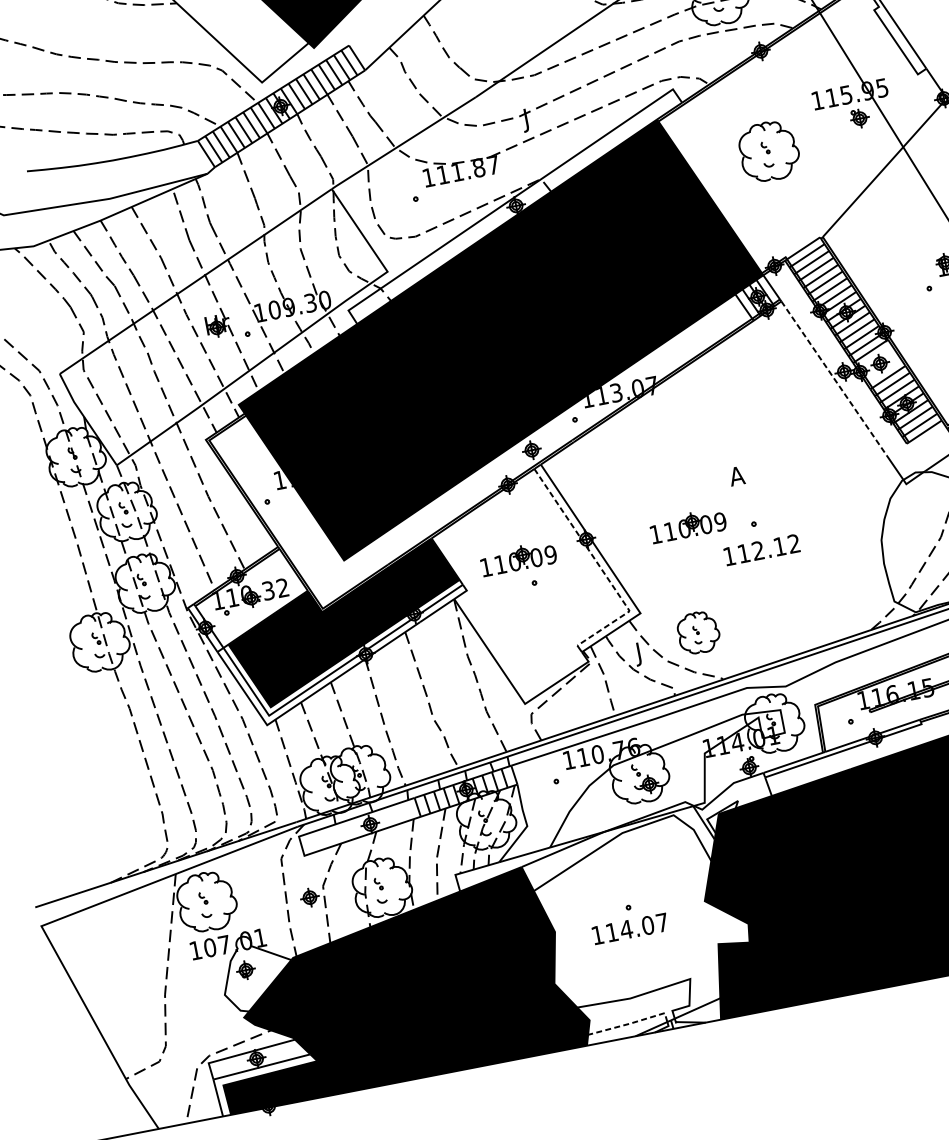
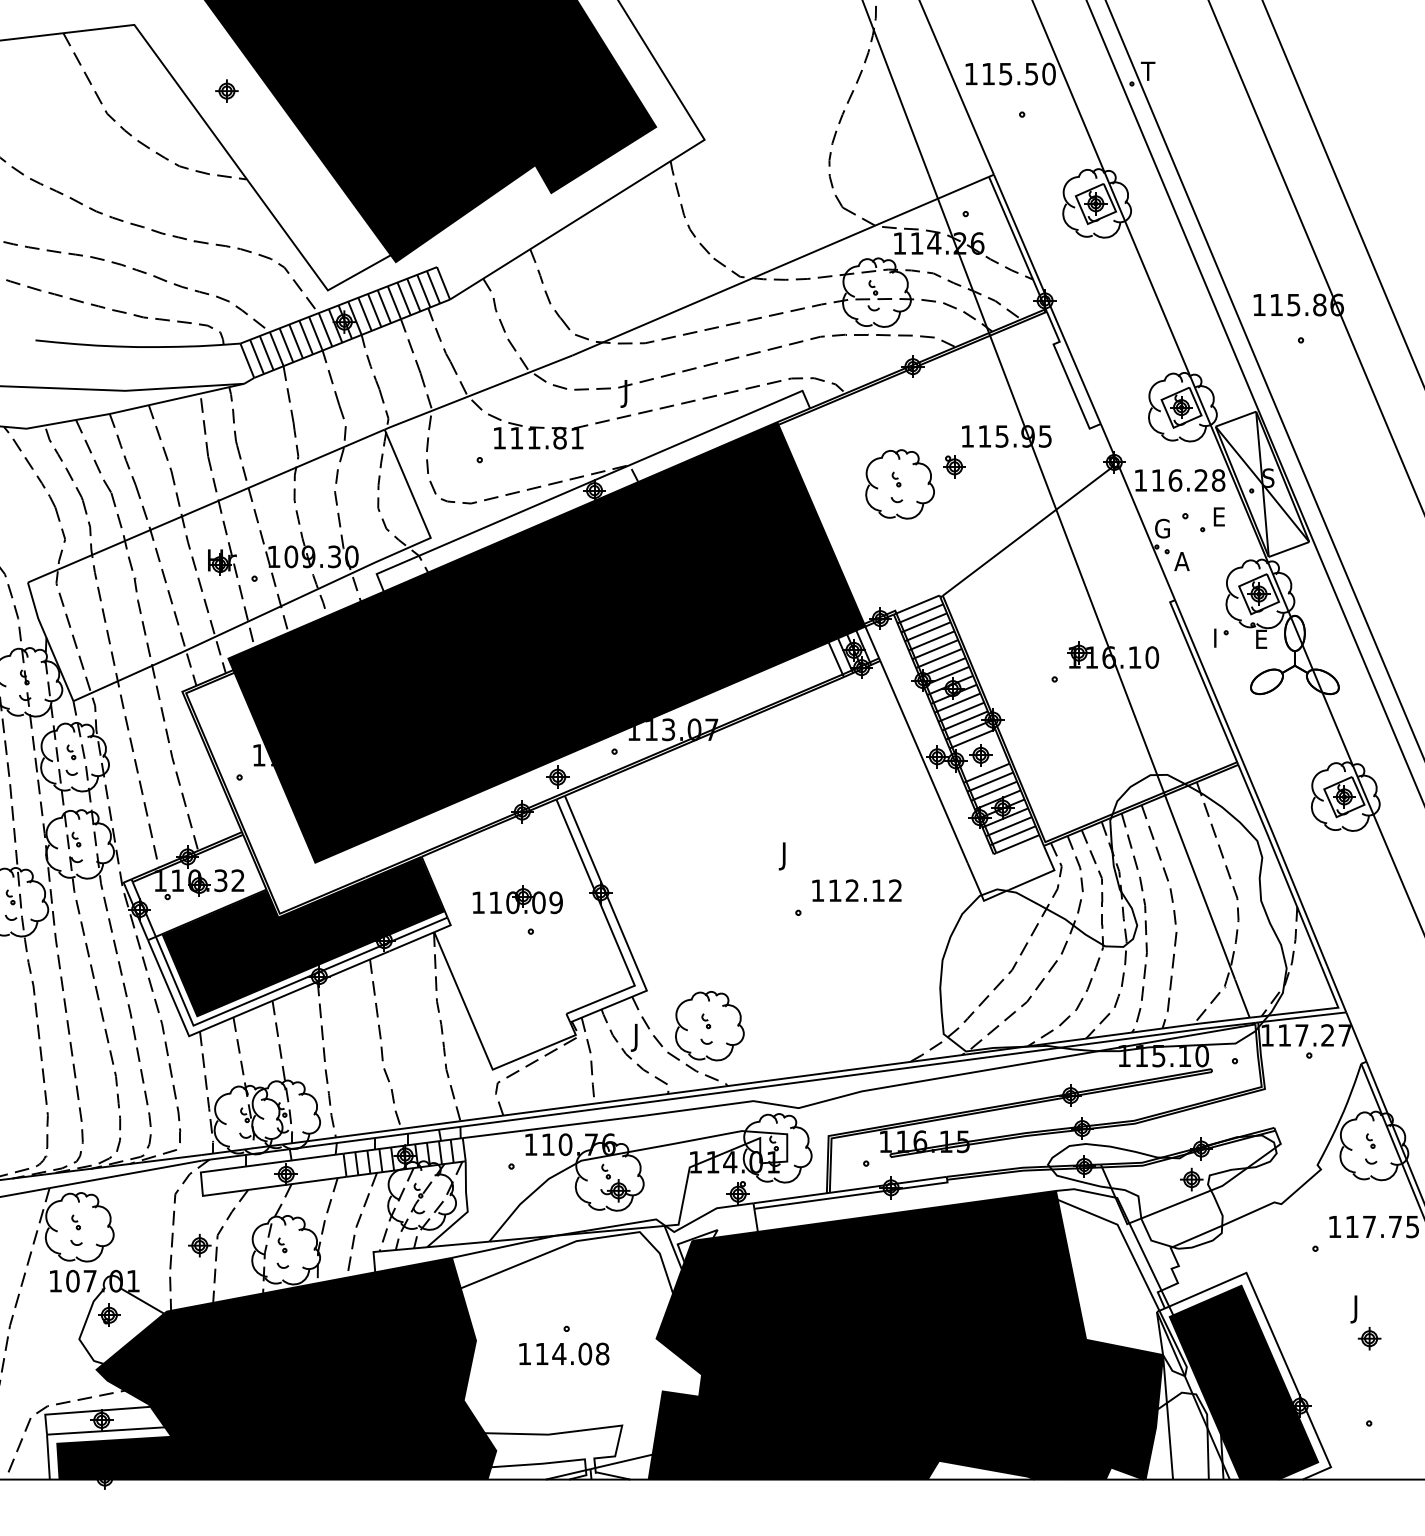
part: (859, 118) -> (954, 466), moved
text: (493, 165) -> (577, 438), 111.87 -> 111.81
line: (834, 378) -> (924, 762), dashed -> solid
text: (736, 478) -> (788, 856), A -> J
part: (687, 525) -> (721, 899), removed
text: (761, 549) -> (856, 890), moved
line: (600, 566) -> (610, 927), dashed -> solid
part: (698, 633) -> (709, 1026), size x1.43
text: (662, 922) -> (602, 1353), 114.07 -> 114.08
line: (630, 1023) -> (543, 1463), dashed -> solid

